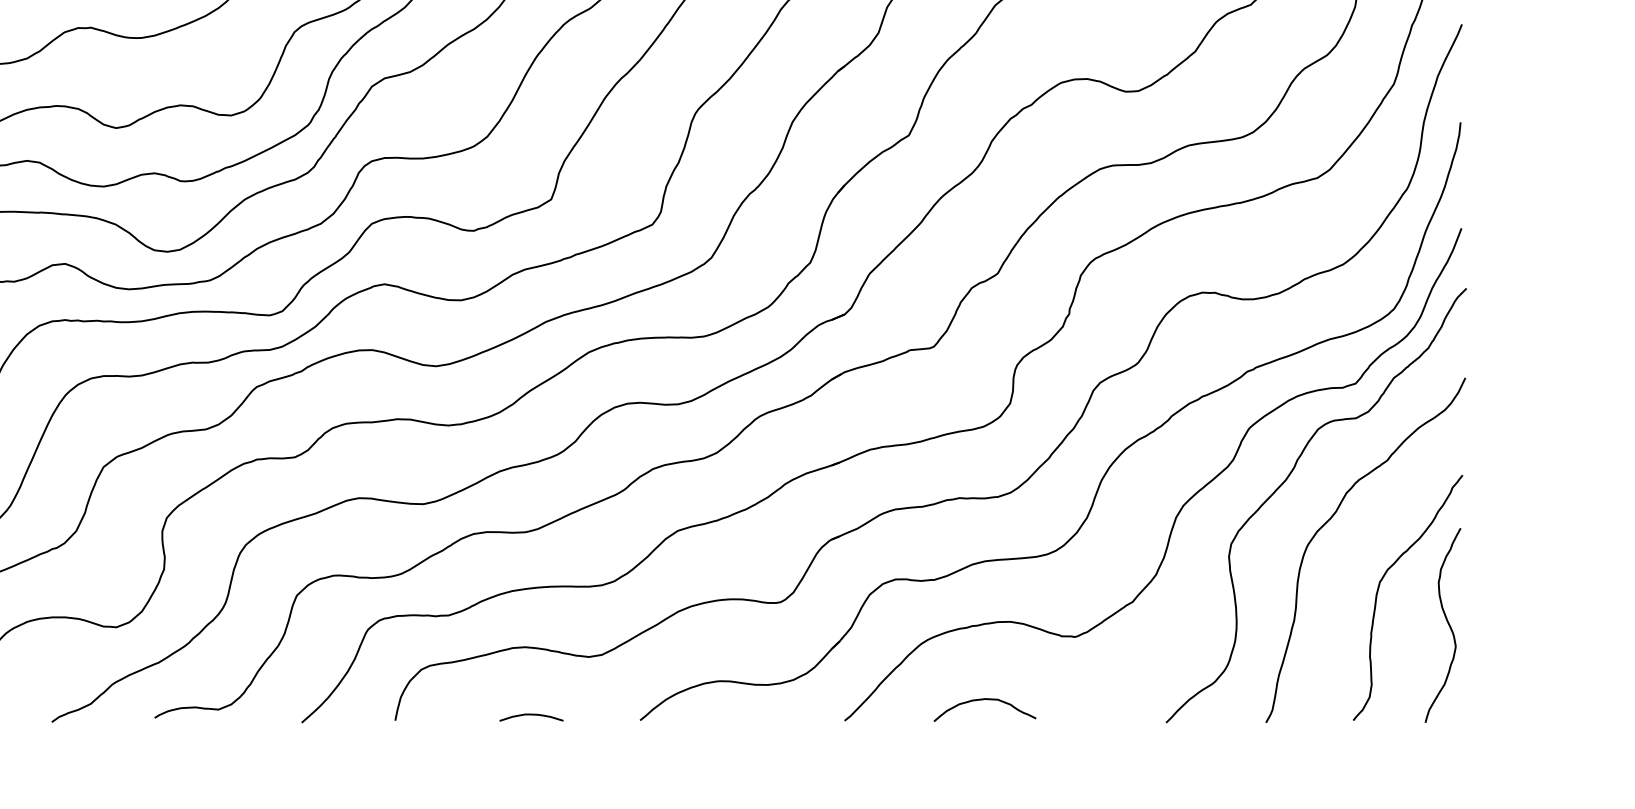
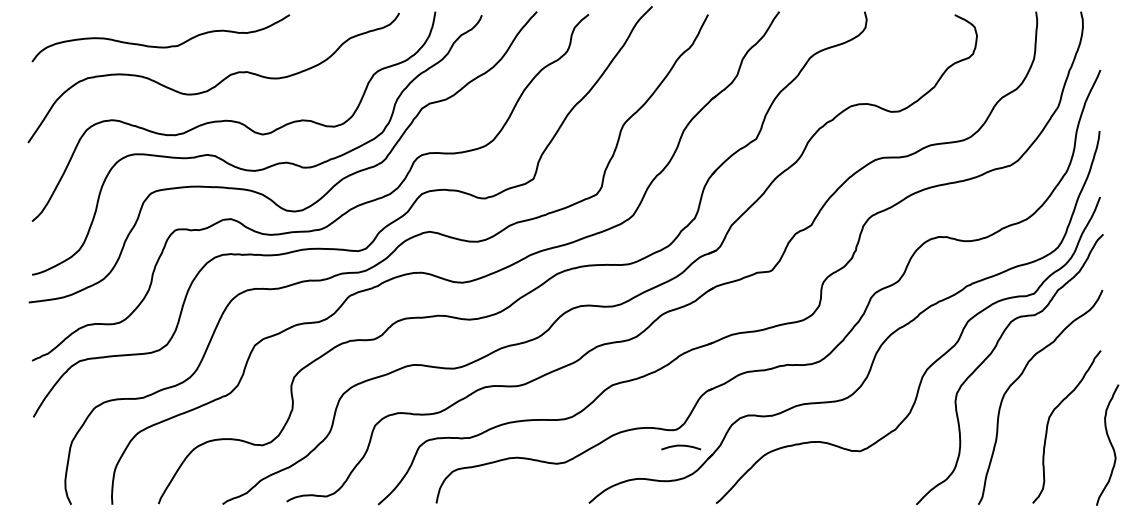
curve: (1445, 621) -> (1109, 442), moved
curve: (981, 701) -> (801, 491), removed
curve: (531, 715) -> (681, 446), moved

